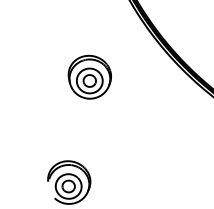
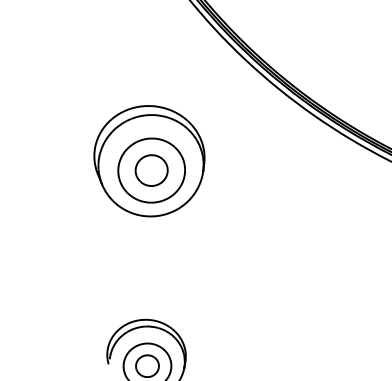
part: (89, 76) -> (148, 159), size x1.4

